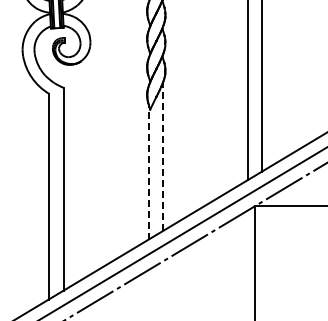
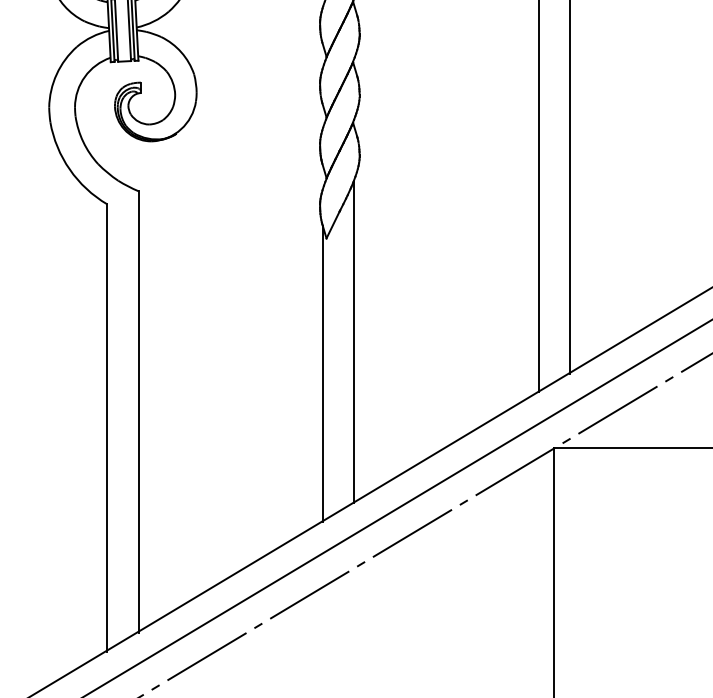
line: (162, 156) -> (353, 340), dashed -> solid
line: (148, 171) -> (322, 372), dashed -> solid

